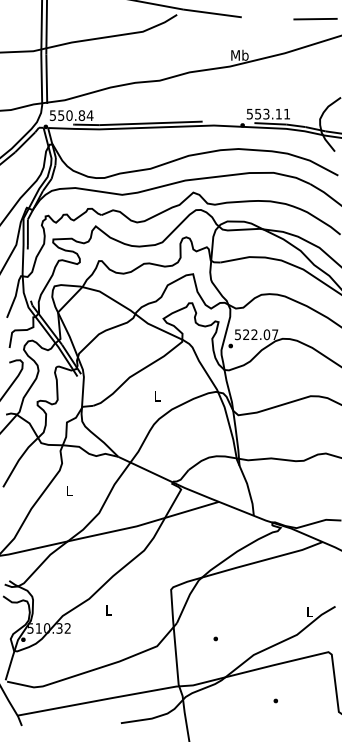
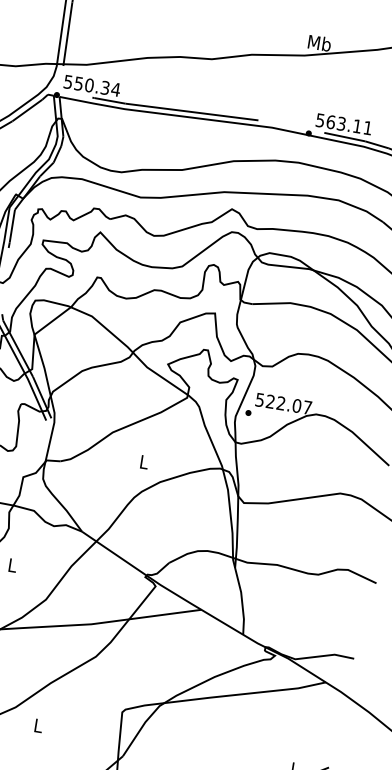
text: (258, 113) -> (331, 121), 553.11 -> 563.11
text: (81, 115) -> (104, 87), 550.84 -> 550.34

